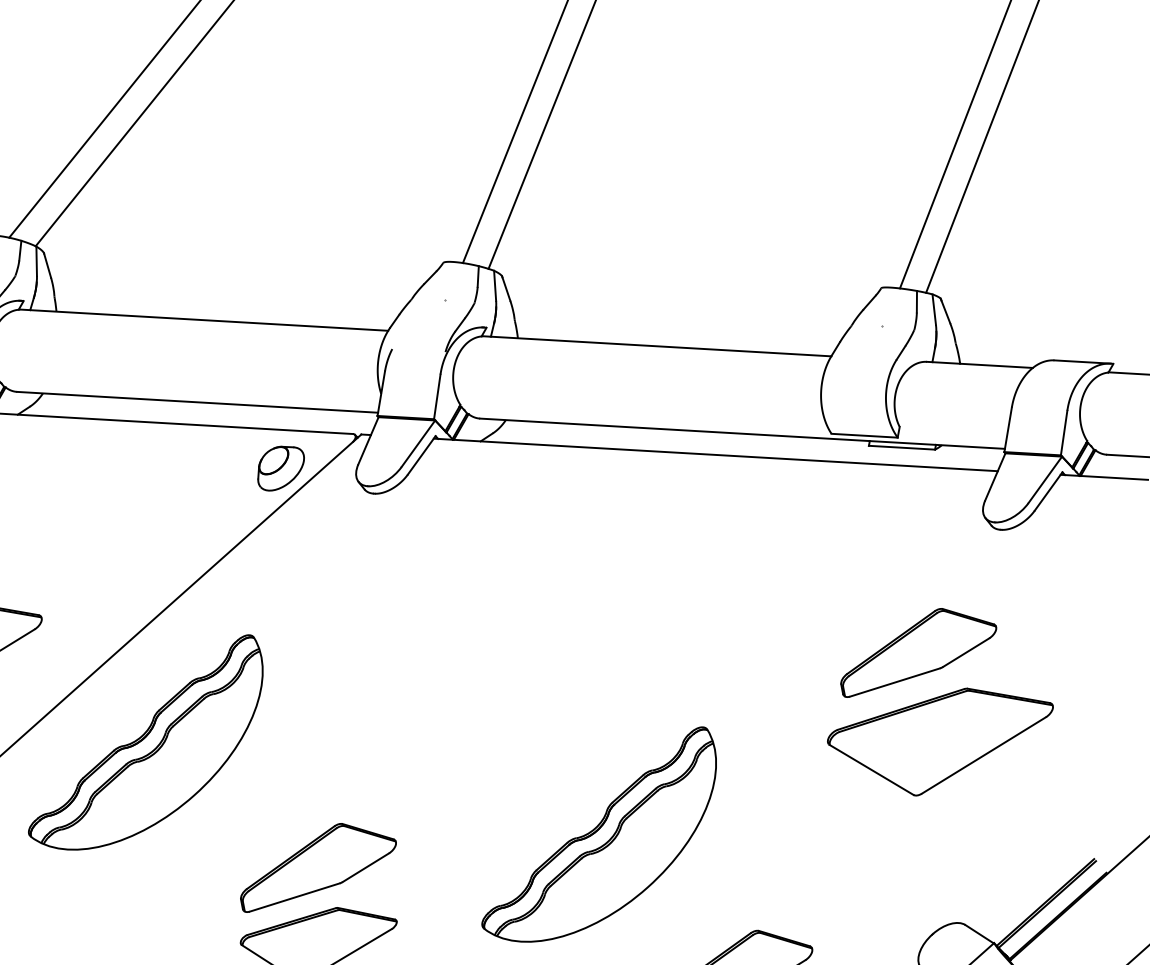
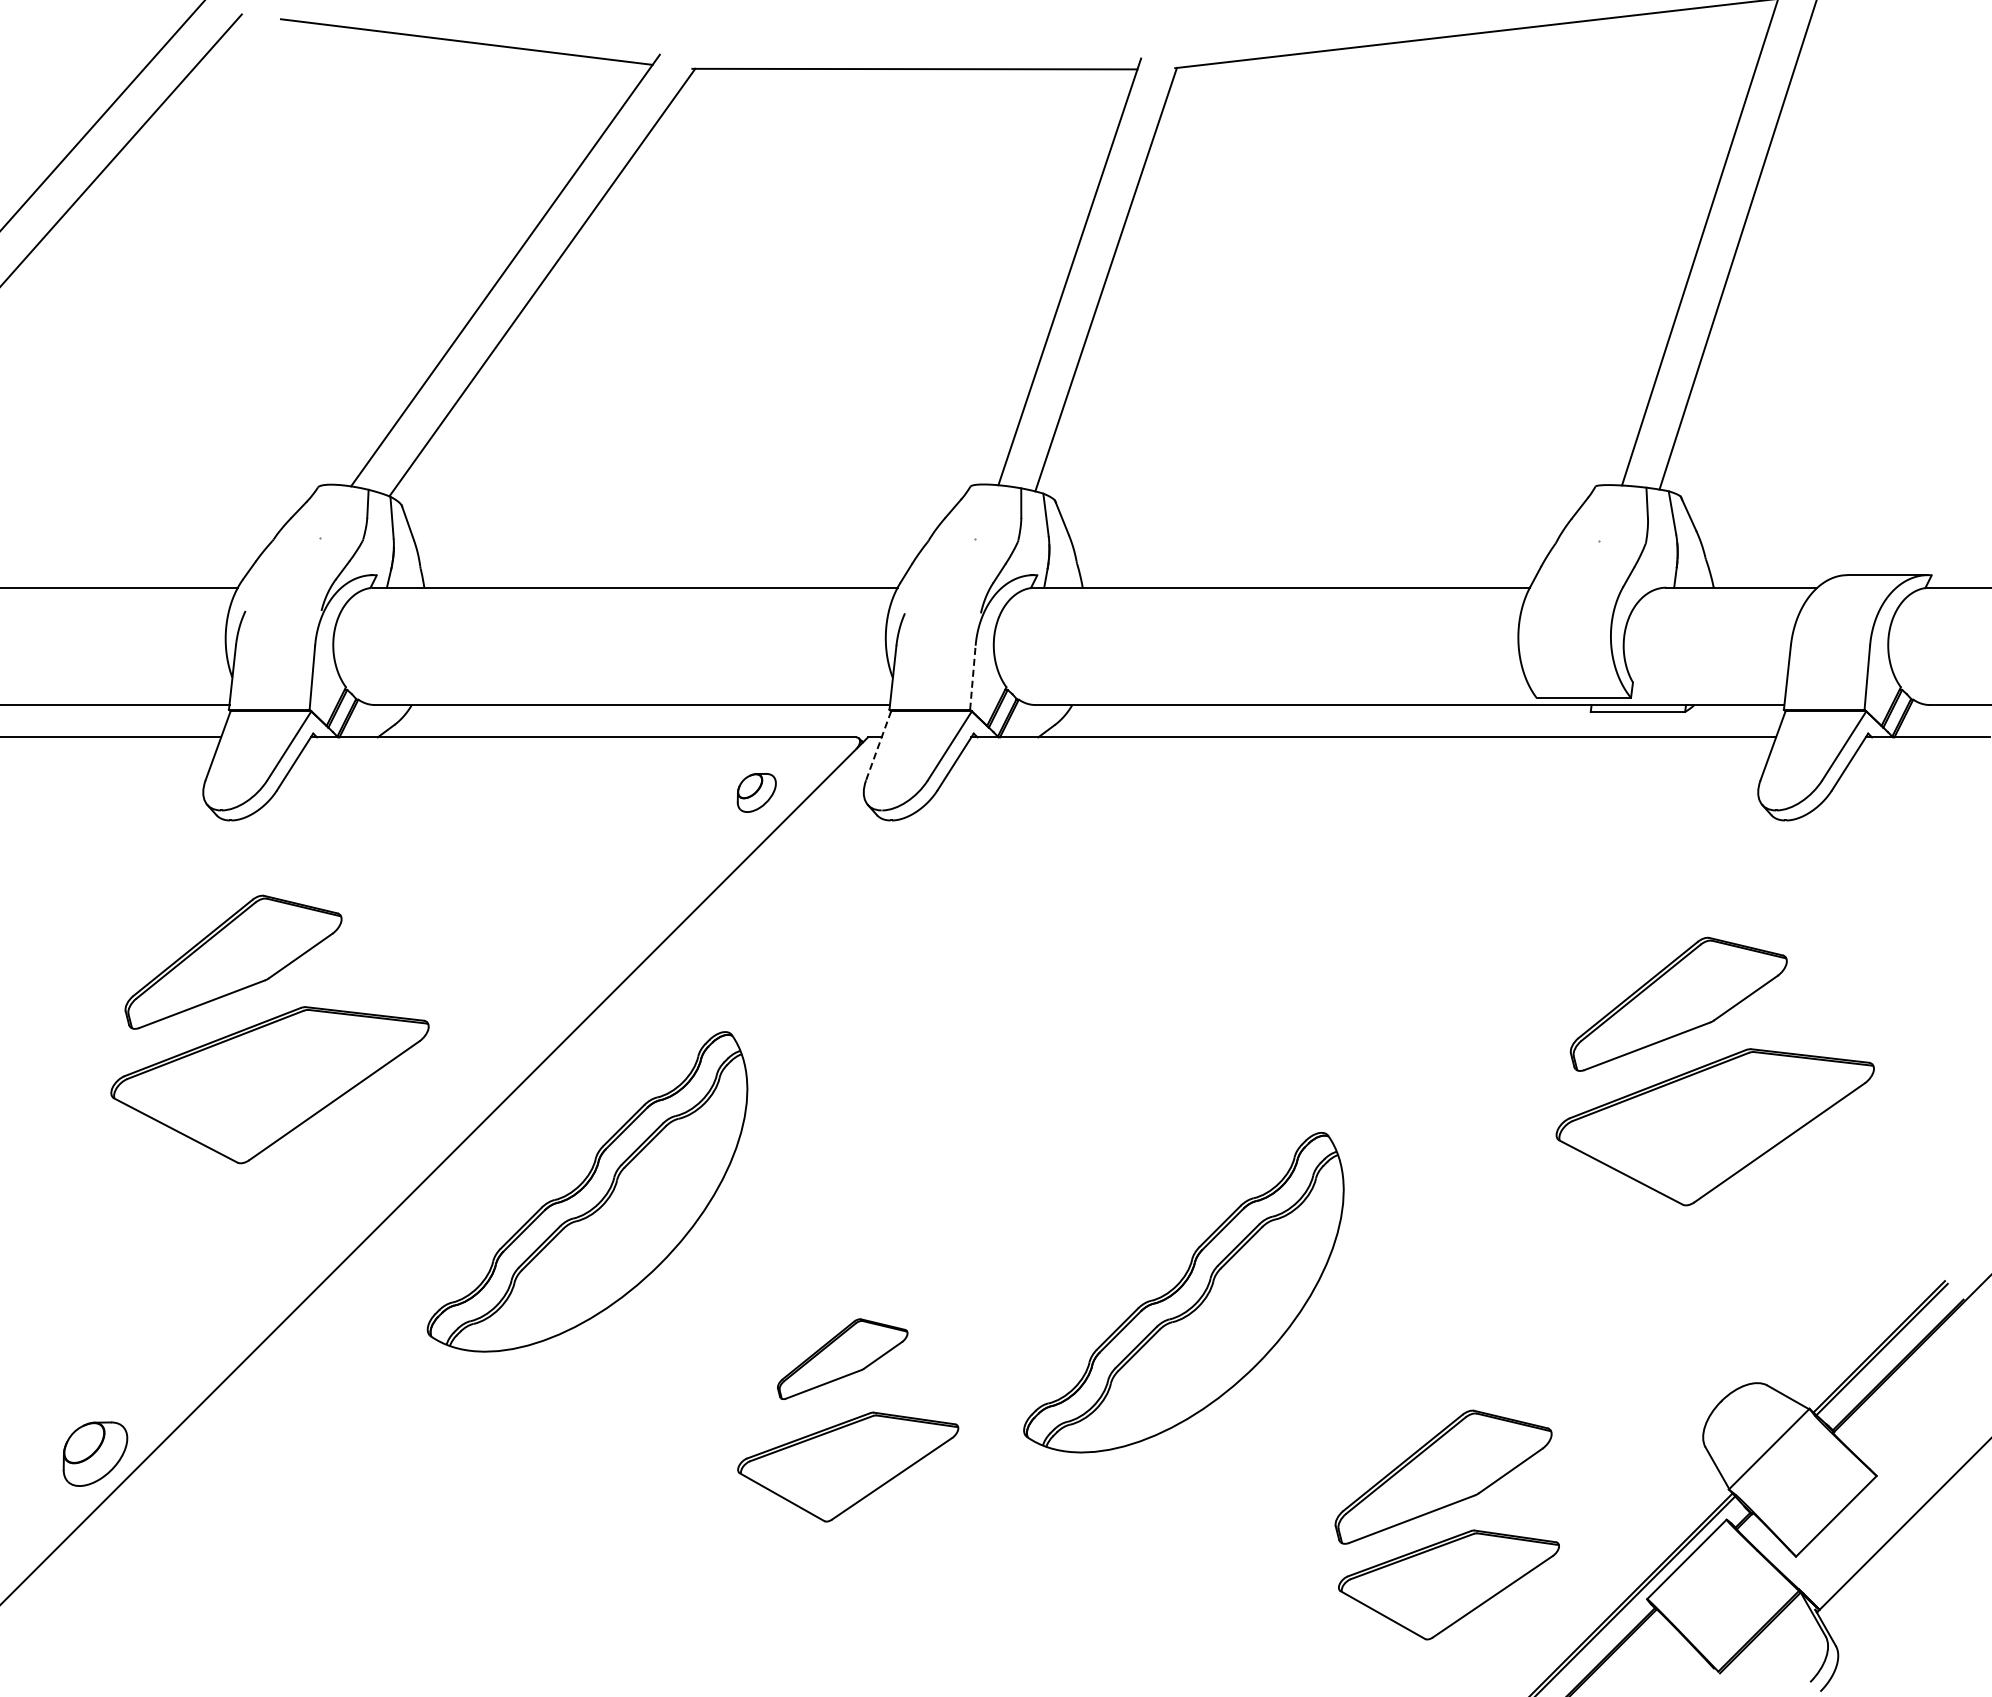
line: (437, 396) -> (972, 677), solid -> dashed
line: (368, 440) -> (878, 745), solid -> dashed
part: (280, 468) -> (756, 792), size x0.6
part: (599, 833) -> (1183, 1292), moved
part: (318, 868) -> (842, 1358), size x0.6

